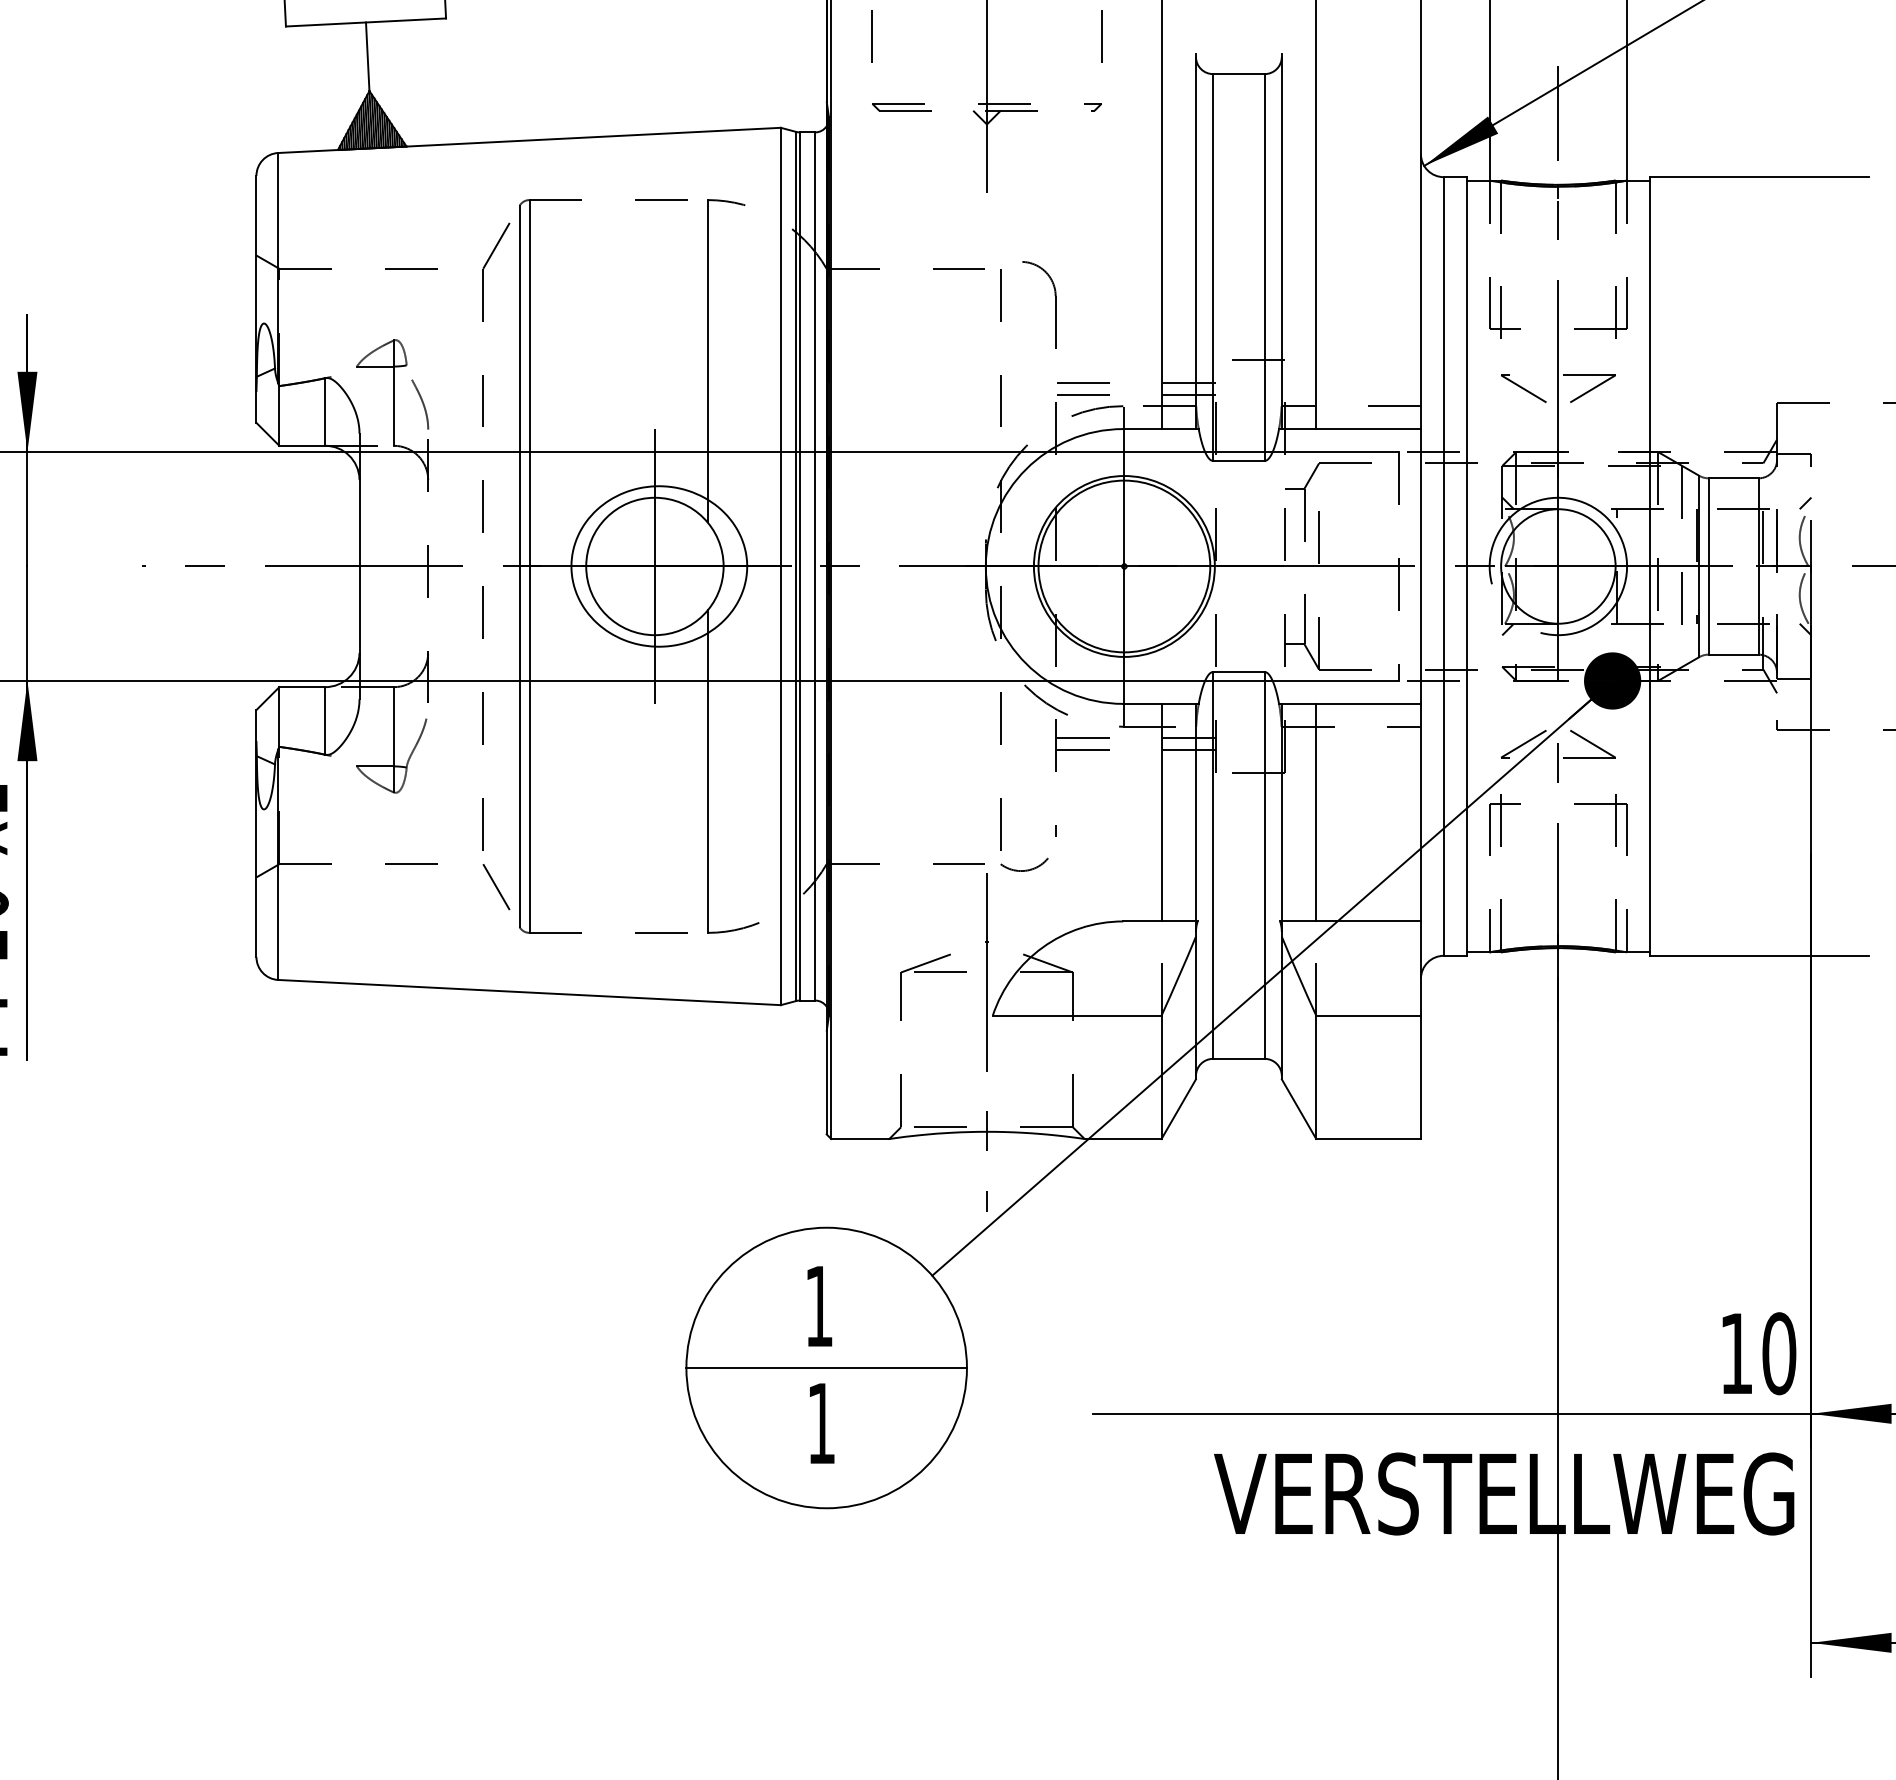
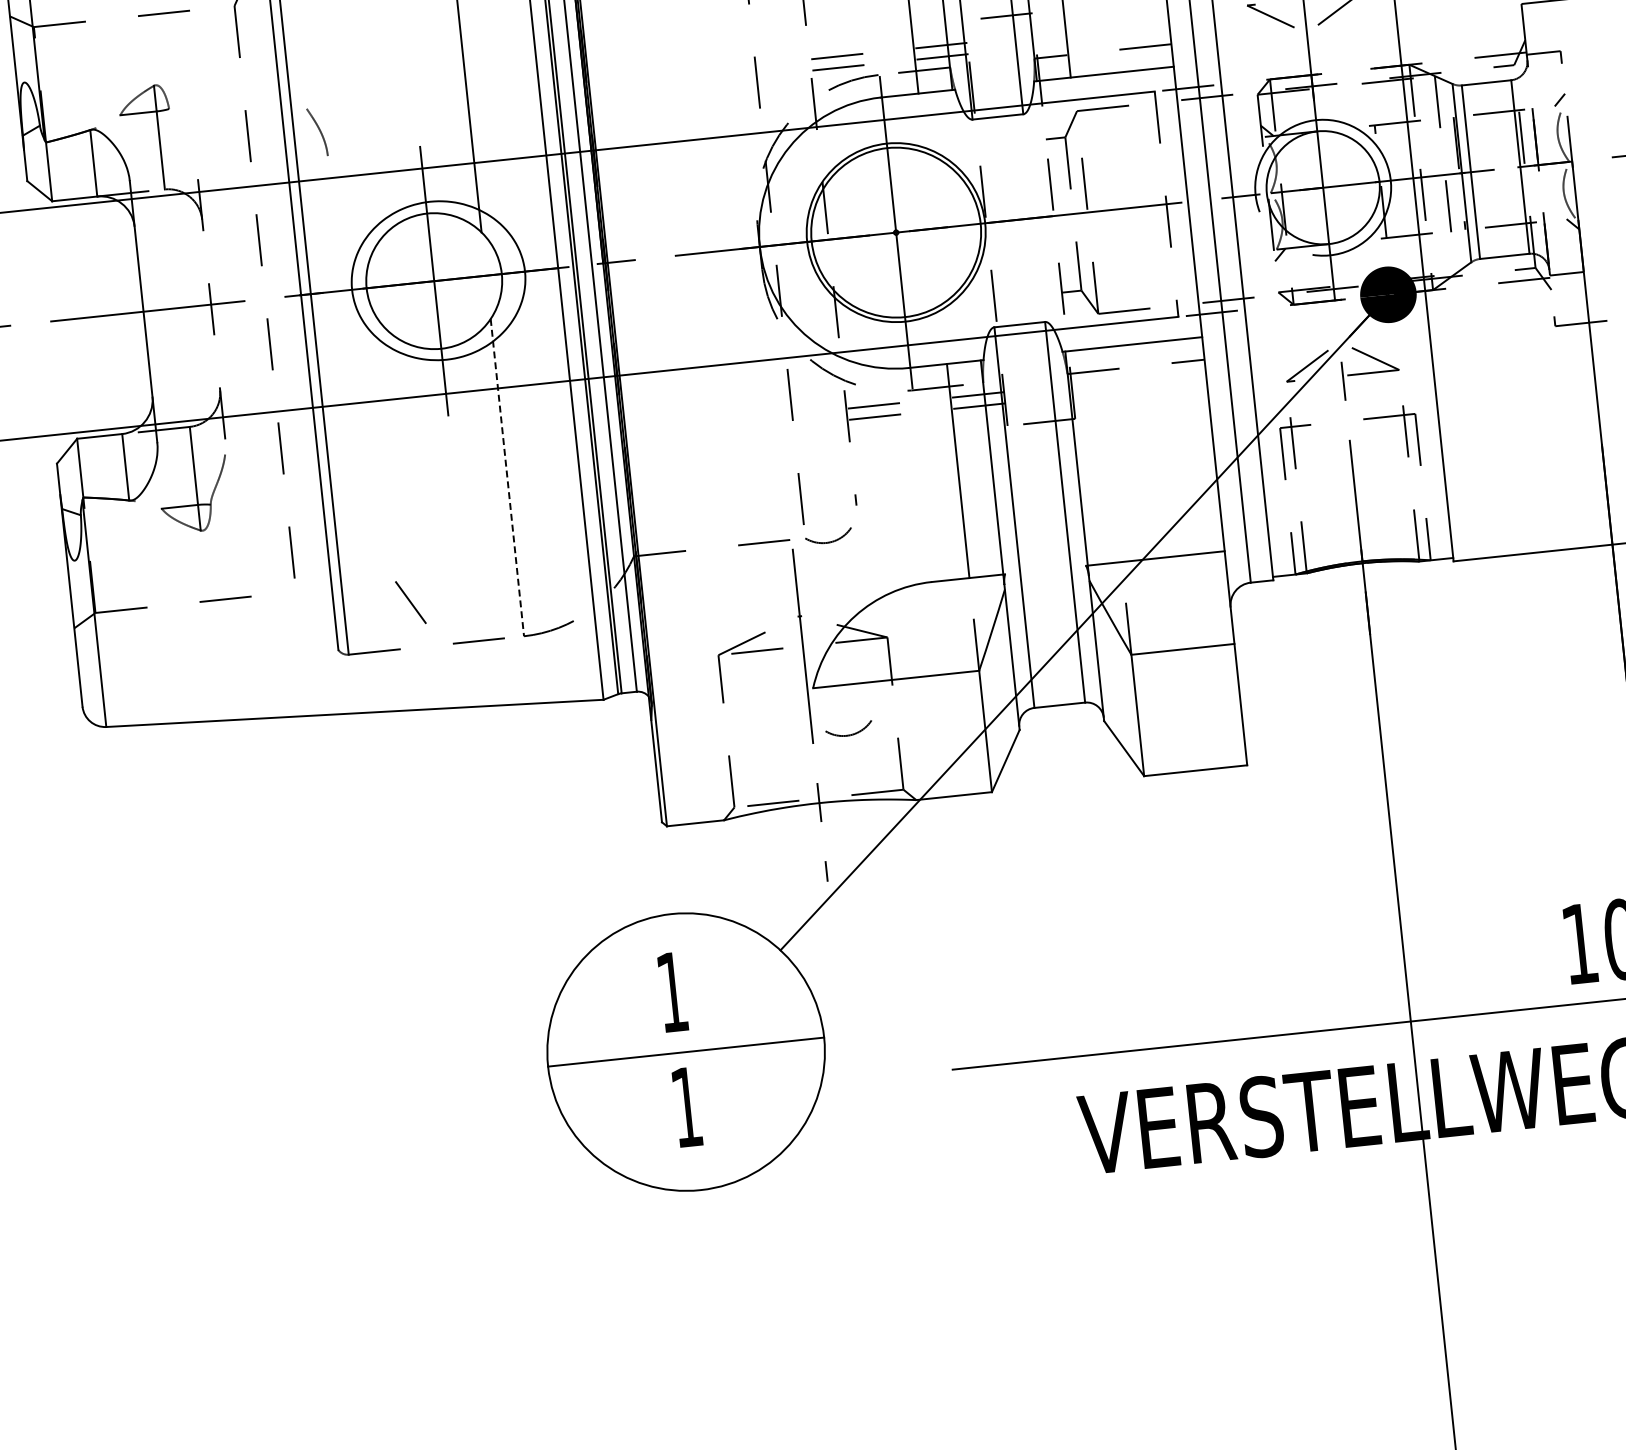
curve: (422, 404) -> (319, 132), moved
line: (707, 772) -> (507, 478), solid -> dashed
line: (1316, 812) -> (1110, 454), removed
line: (496, 887) -> (410, 602), moved
arc: (1025, 1065) -> (850, 733), added

